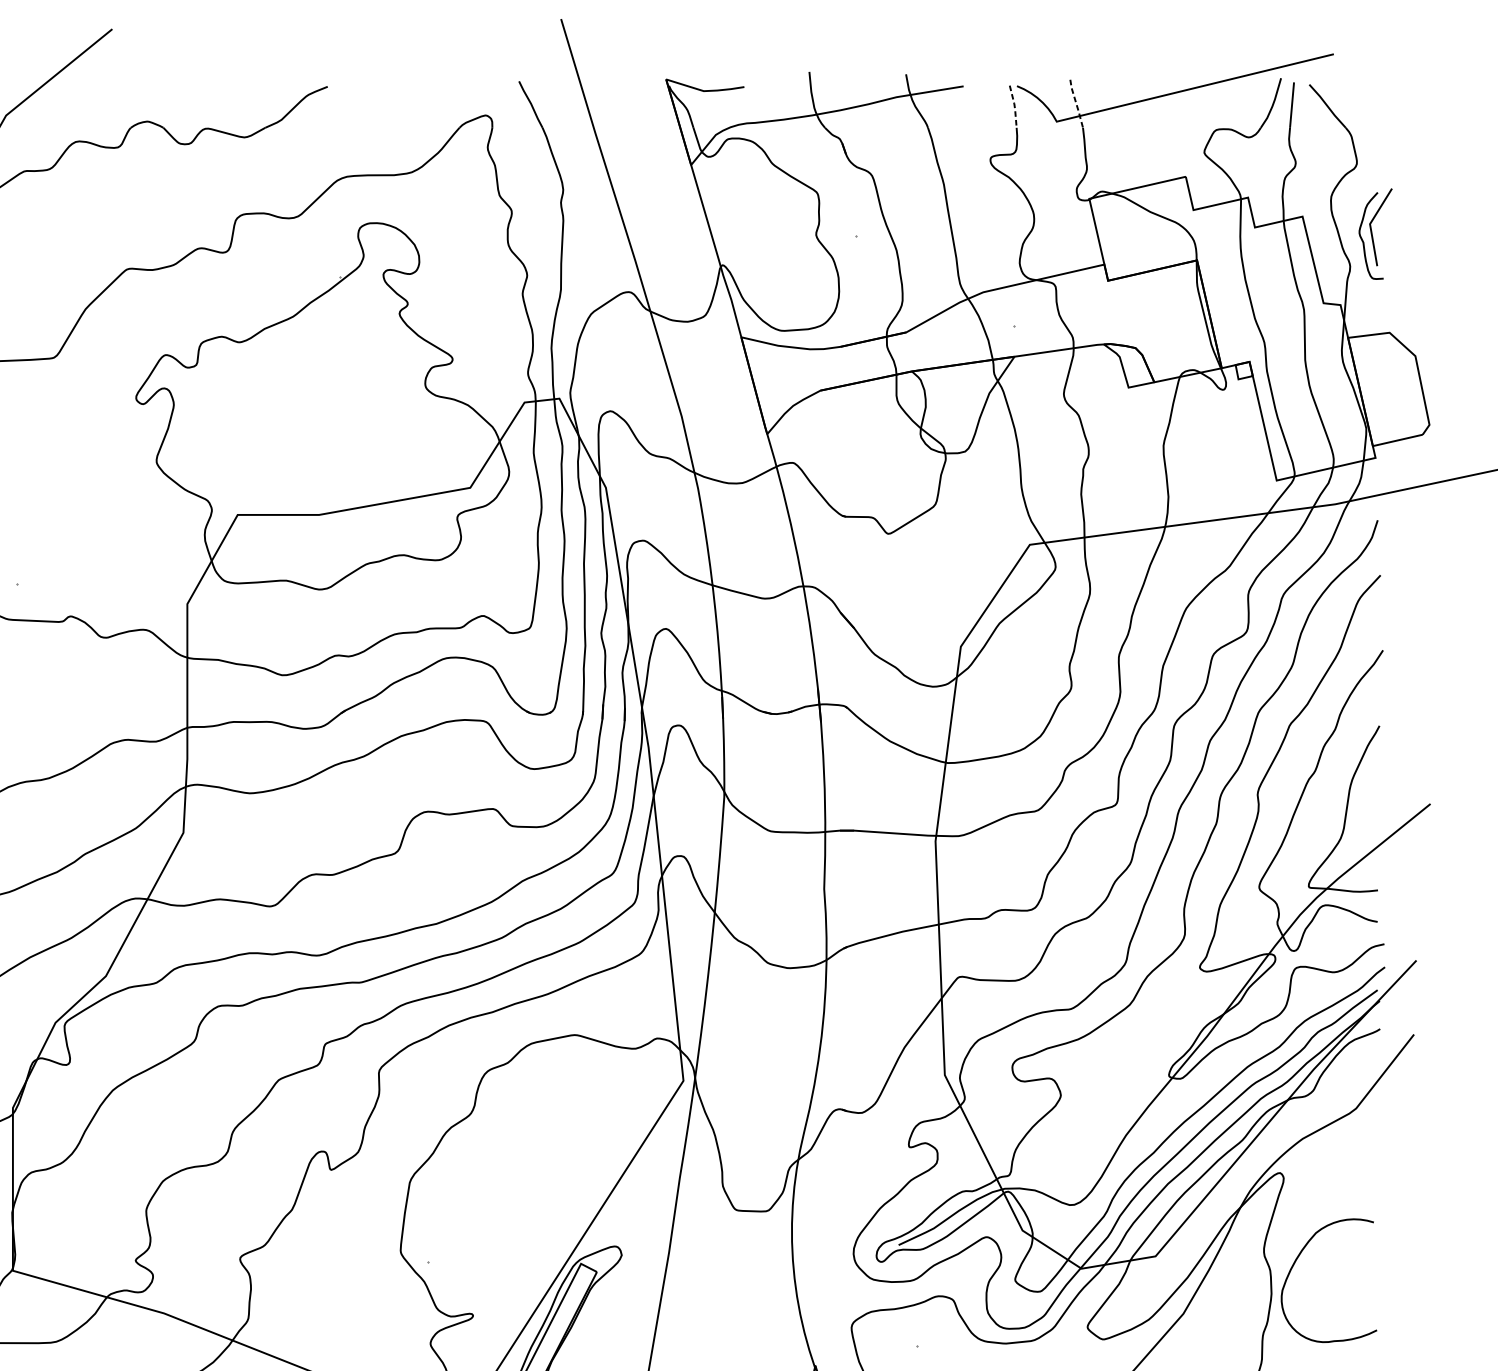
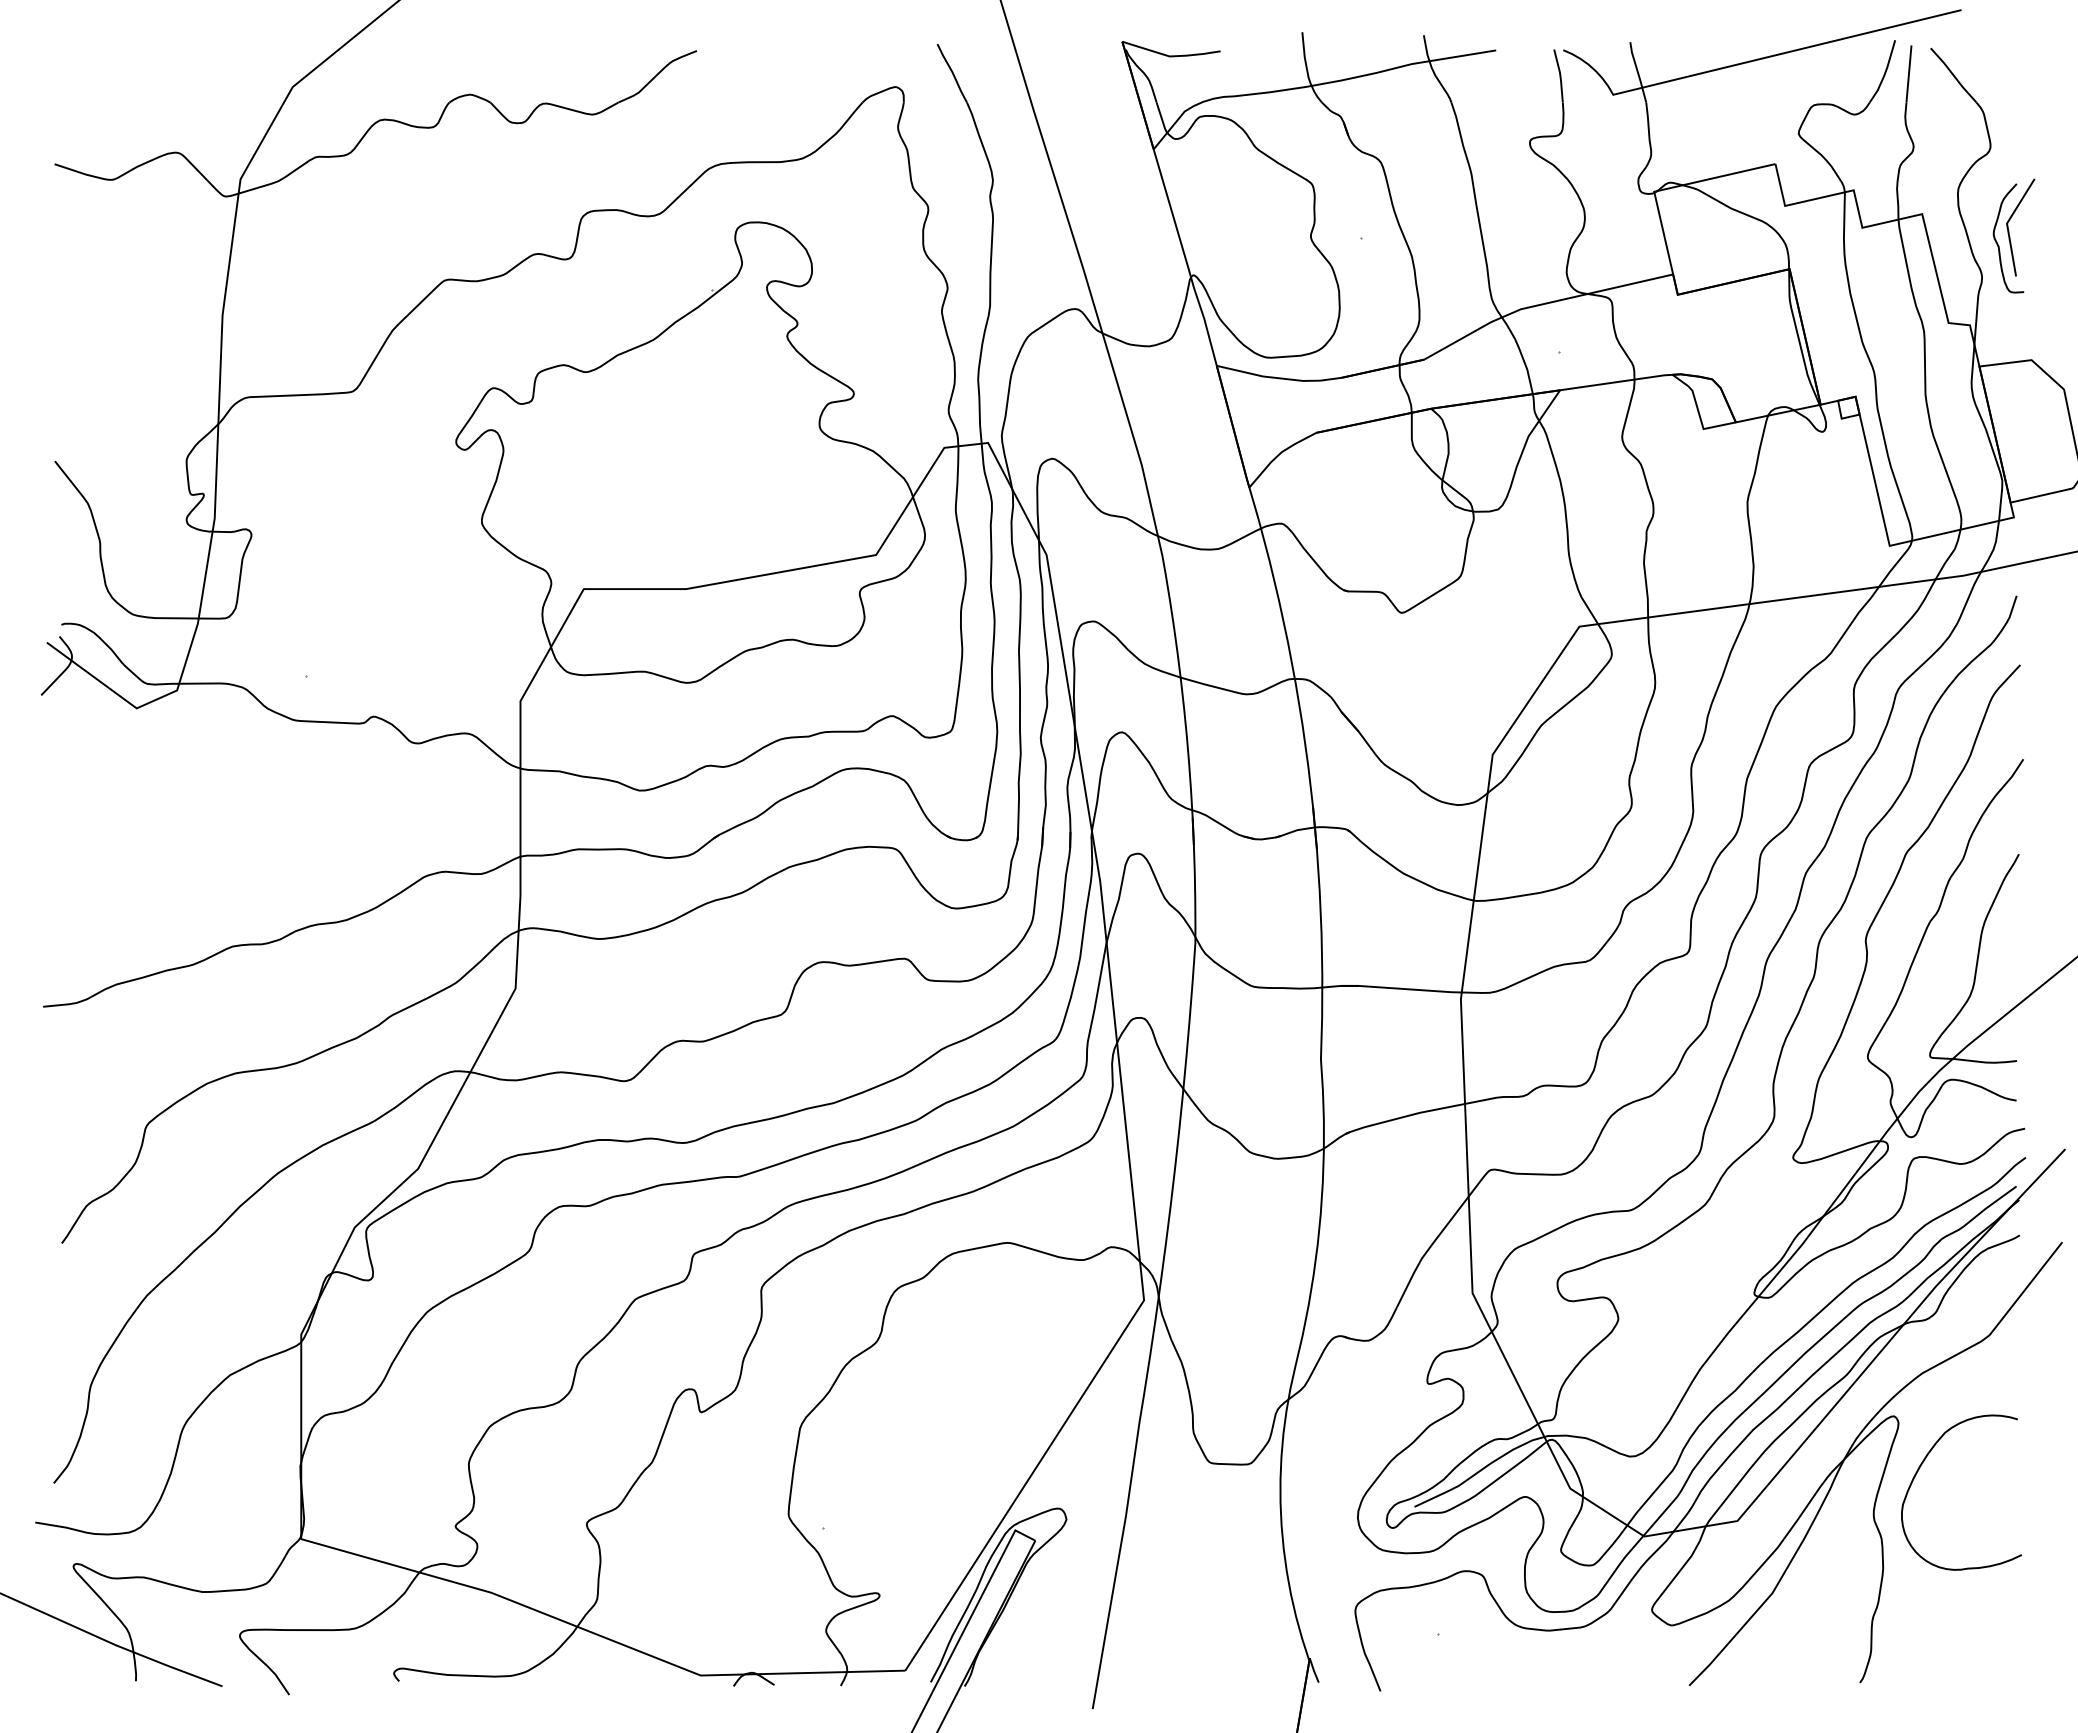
line: (1076, 103) -> (1637, 72), dashed -> solid
line: (1014, 107) -> (1560, 76), dashed -> solid
curve: (1297, 1259) -> (1921, 1466), moved

